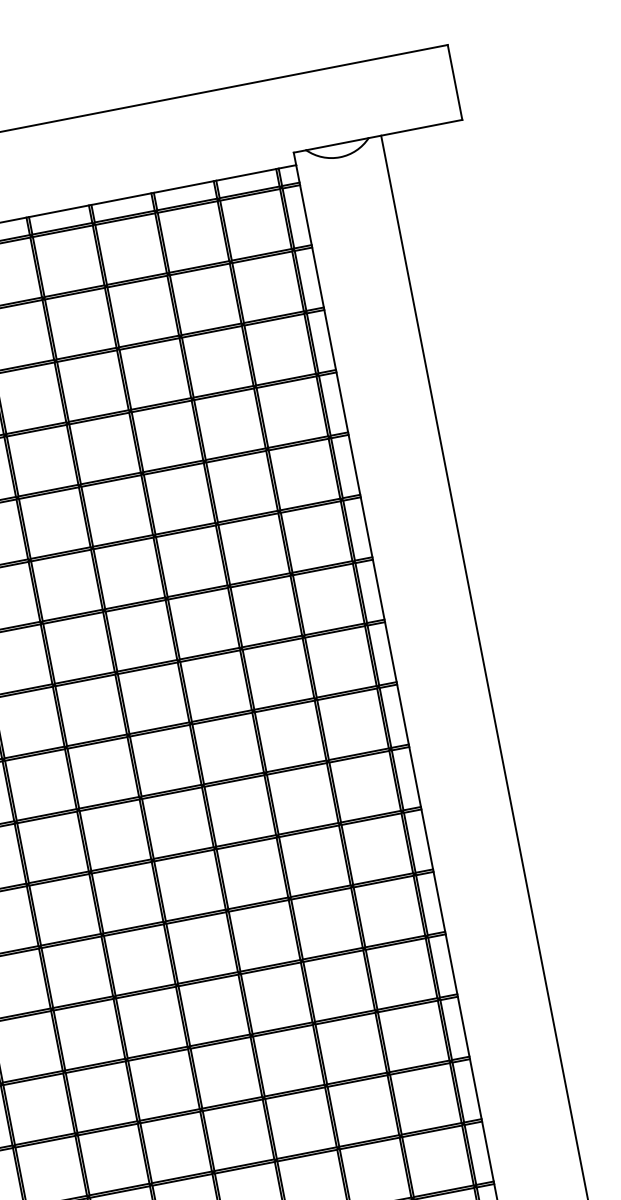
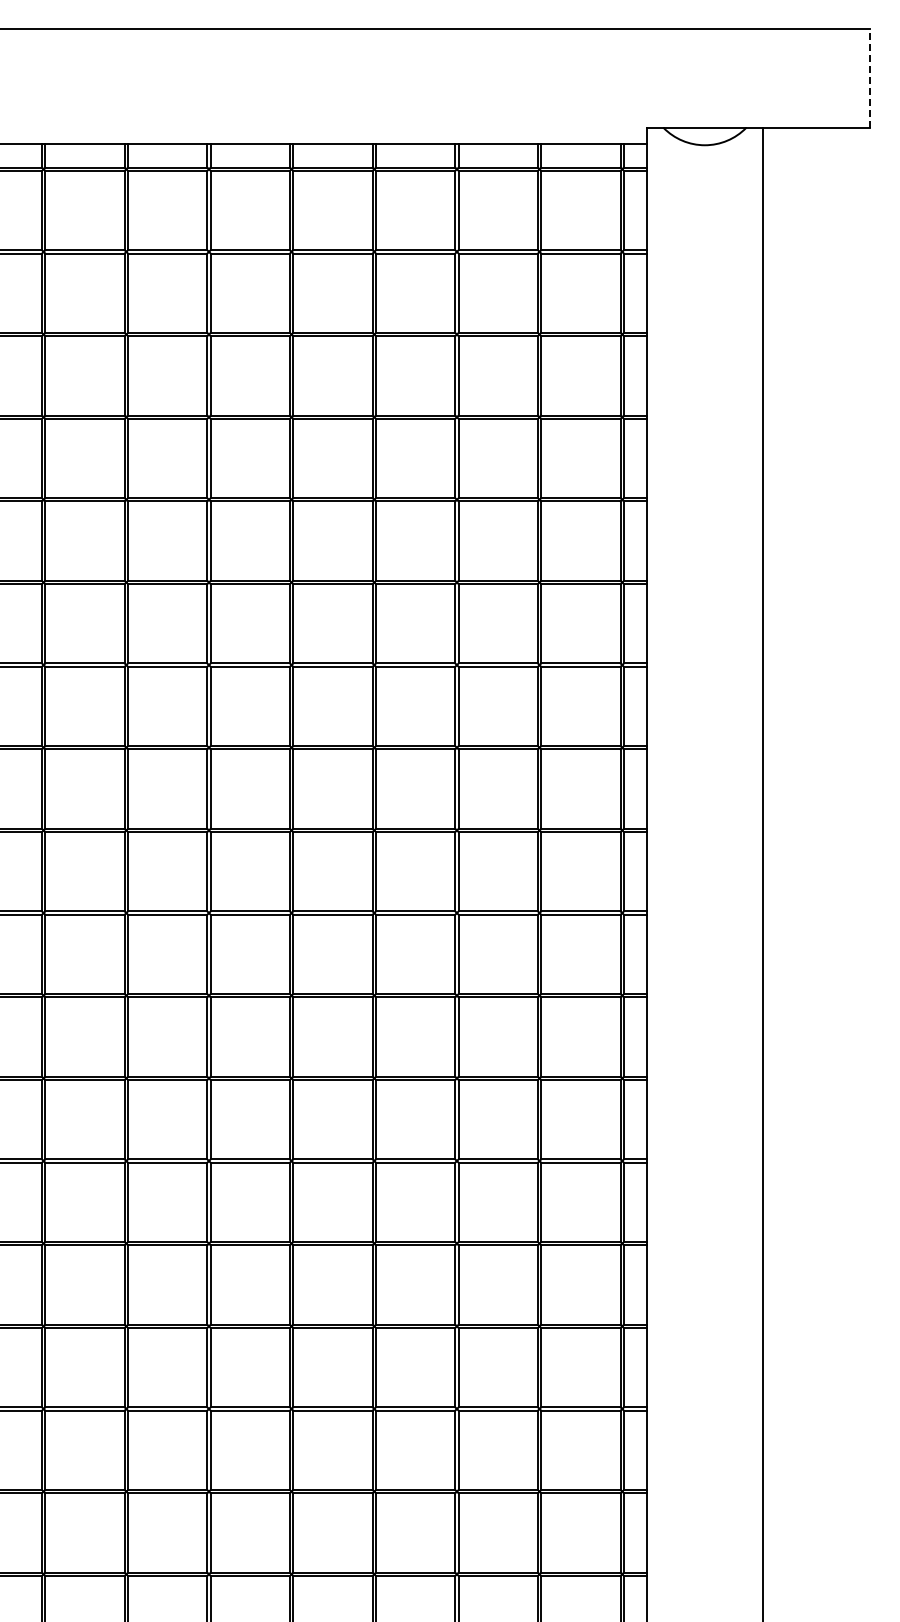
line: (455, 82) -> (870, 78), solid -> dashed

